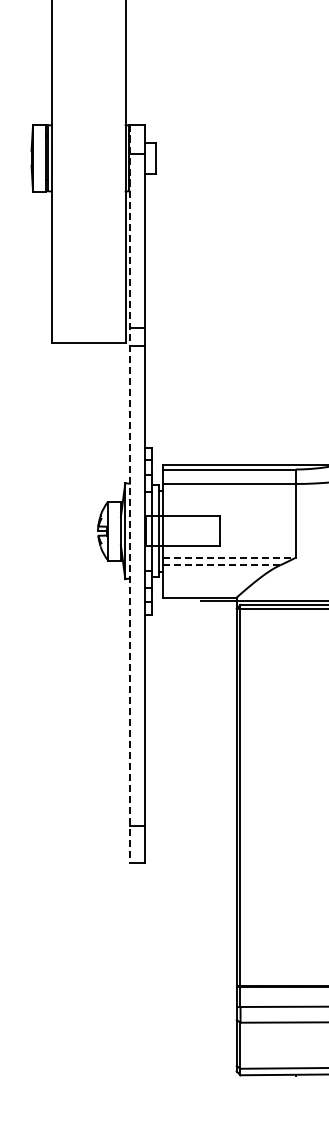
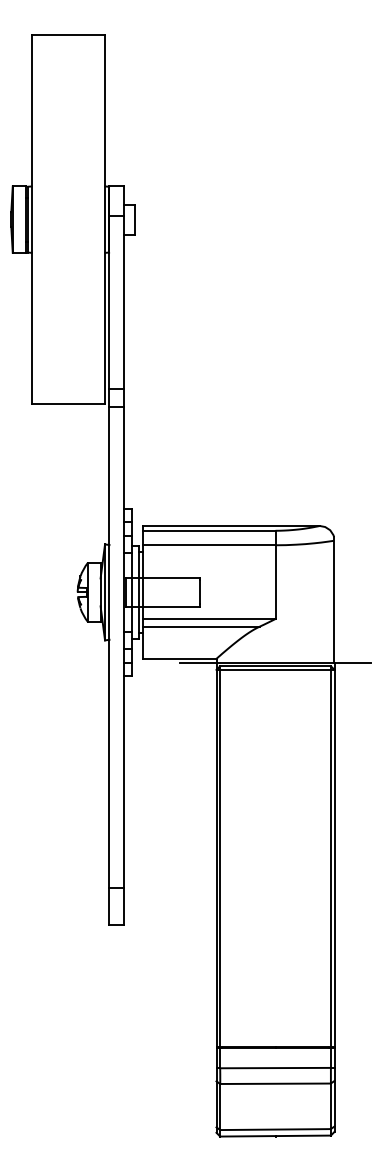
line: (129, 495) -> (109, 556), dashed -> solid
line: (229, 557) -> (209, 618), dashed -> solid
line: (221, 565) -> (201, 626), dashed -> solid

